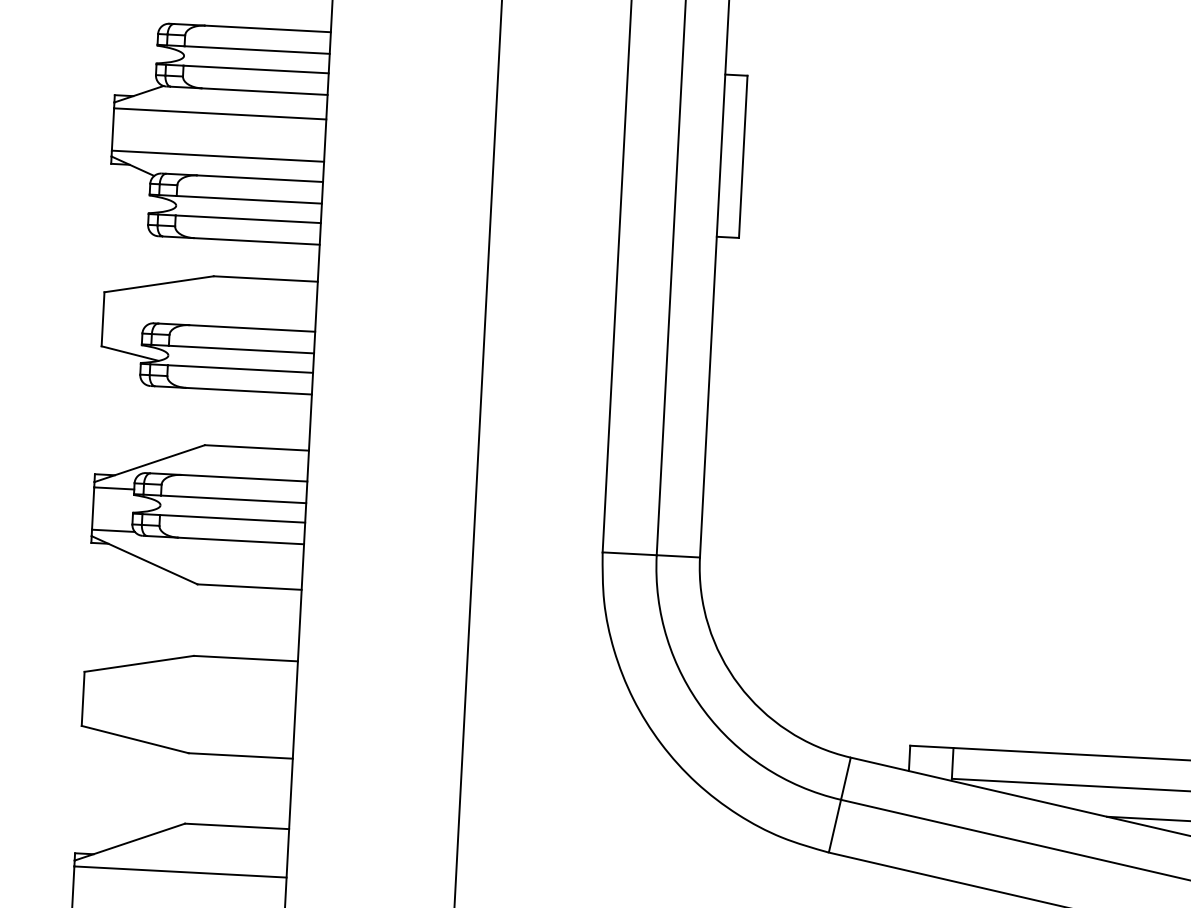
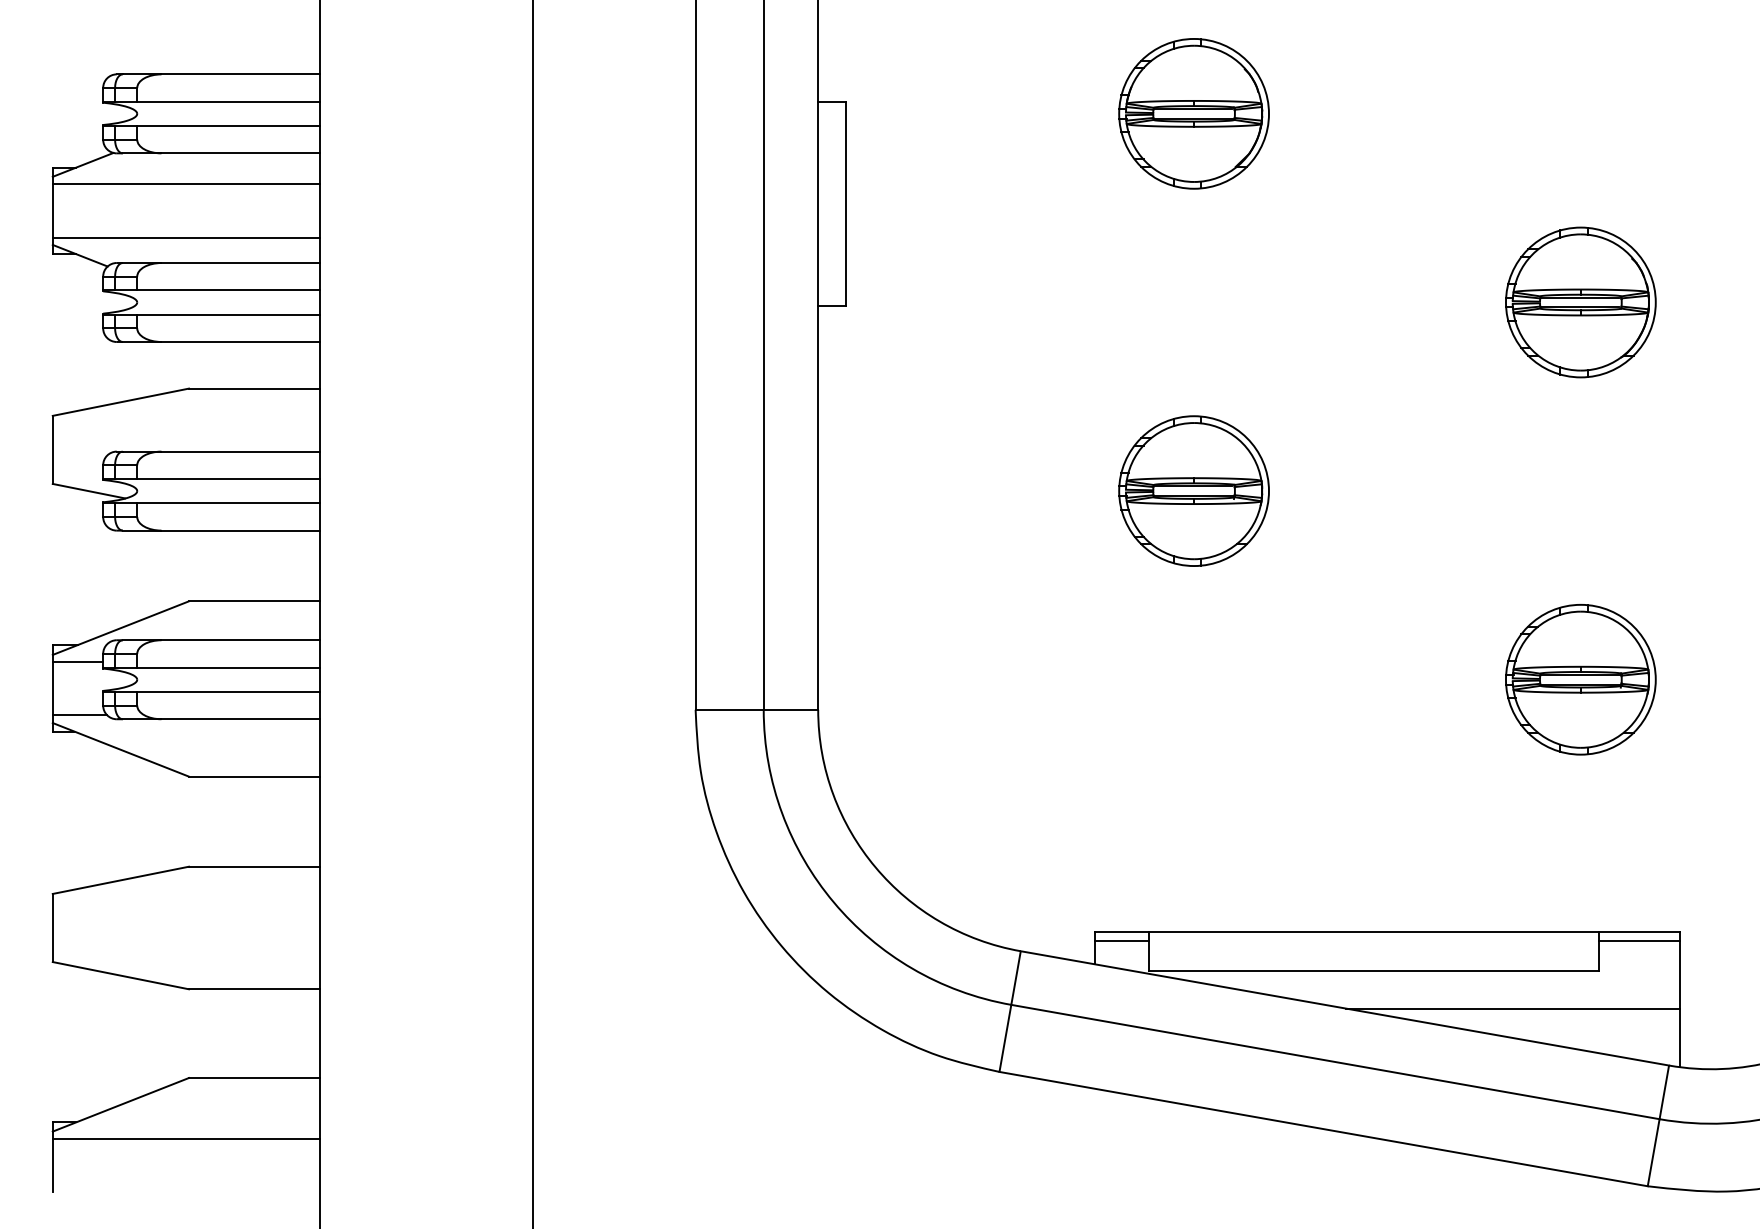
part: (1022, 99) -> (1193, 113), added
part: (1007, 398) -> (1193, 490), added
line: (931, 753) -> (1121, 940), added

